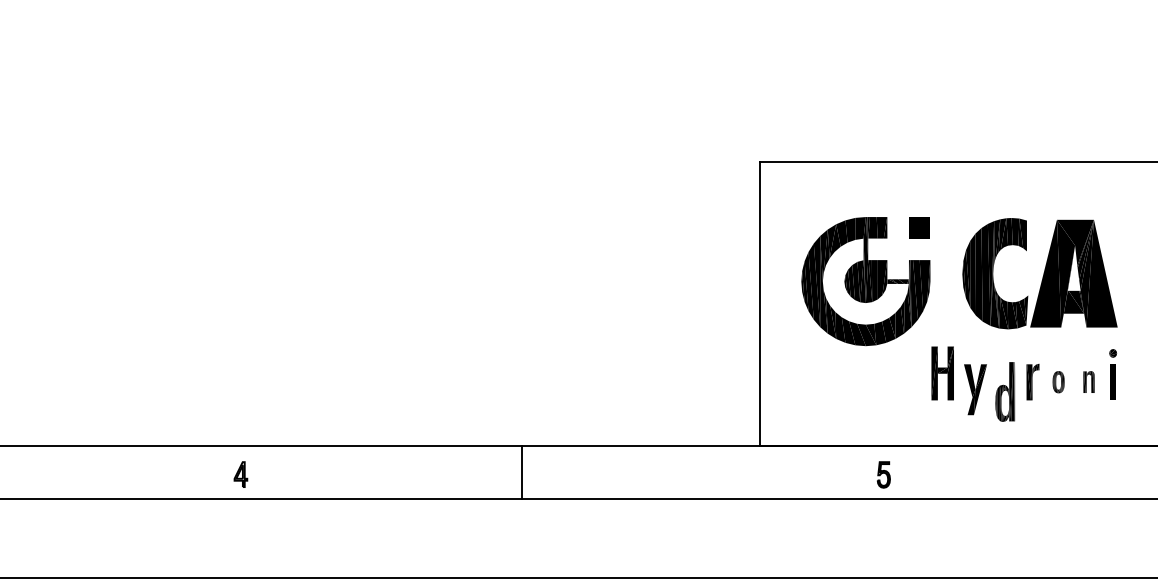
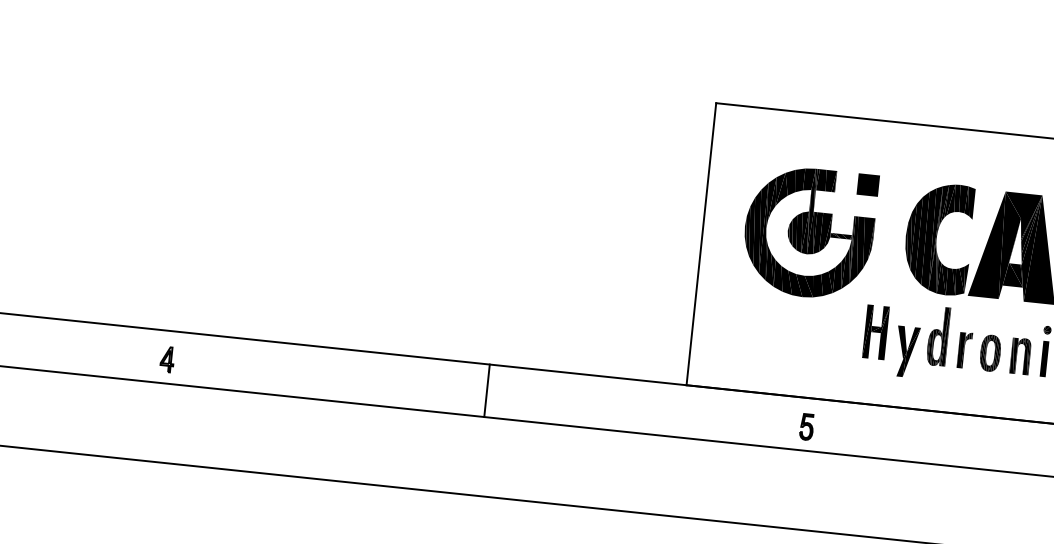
part: (1058, 381) -> (990, 352), size x1.67
part: (1088, 381) -> (1020, 355), size x1.67
part: (1005, 391) -> (938, 335), moved
line: (522, 471) -> (487, 390), moved

